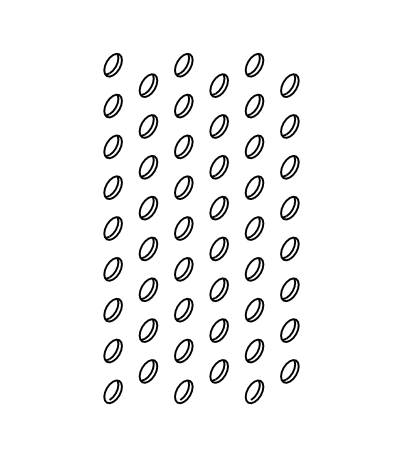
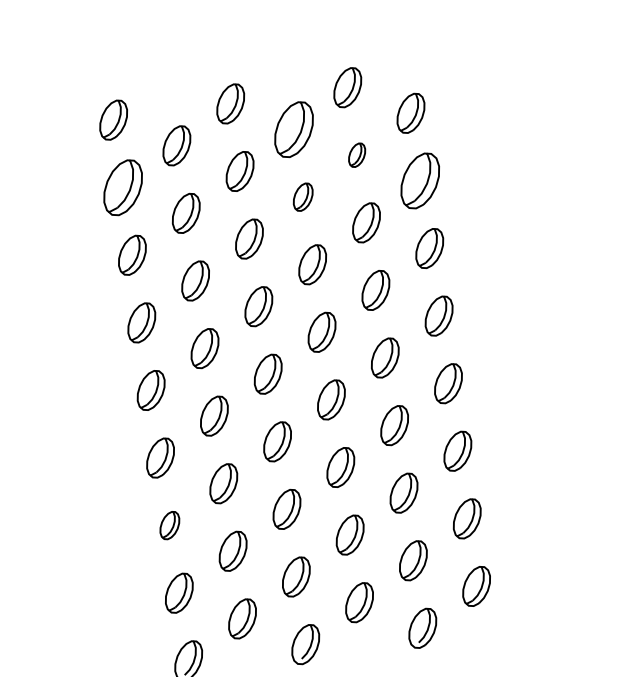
part: (218, 85) -> (292, 129), size x1.4
part: (112, 105) -> (121, 186), size x1.4
part: (254, 105) -> (356, 154), size x0.6
part: (218, 126) -> (302, 197), size x0.7
part: (289, 126) -> (419, 181), size x1.4
part: (112, 309) -> (168, 524), size x0.7

